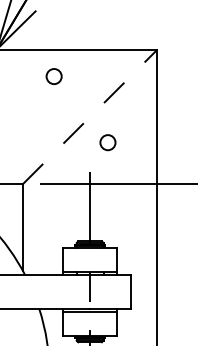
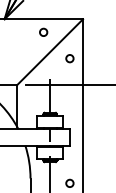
circle: (53, 74) -> (43, 31), moved
line: (90, 115) -> (50, 51), dashed -> solid
circle: (107, 142) -> (69, 58), moved

